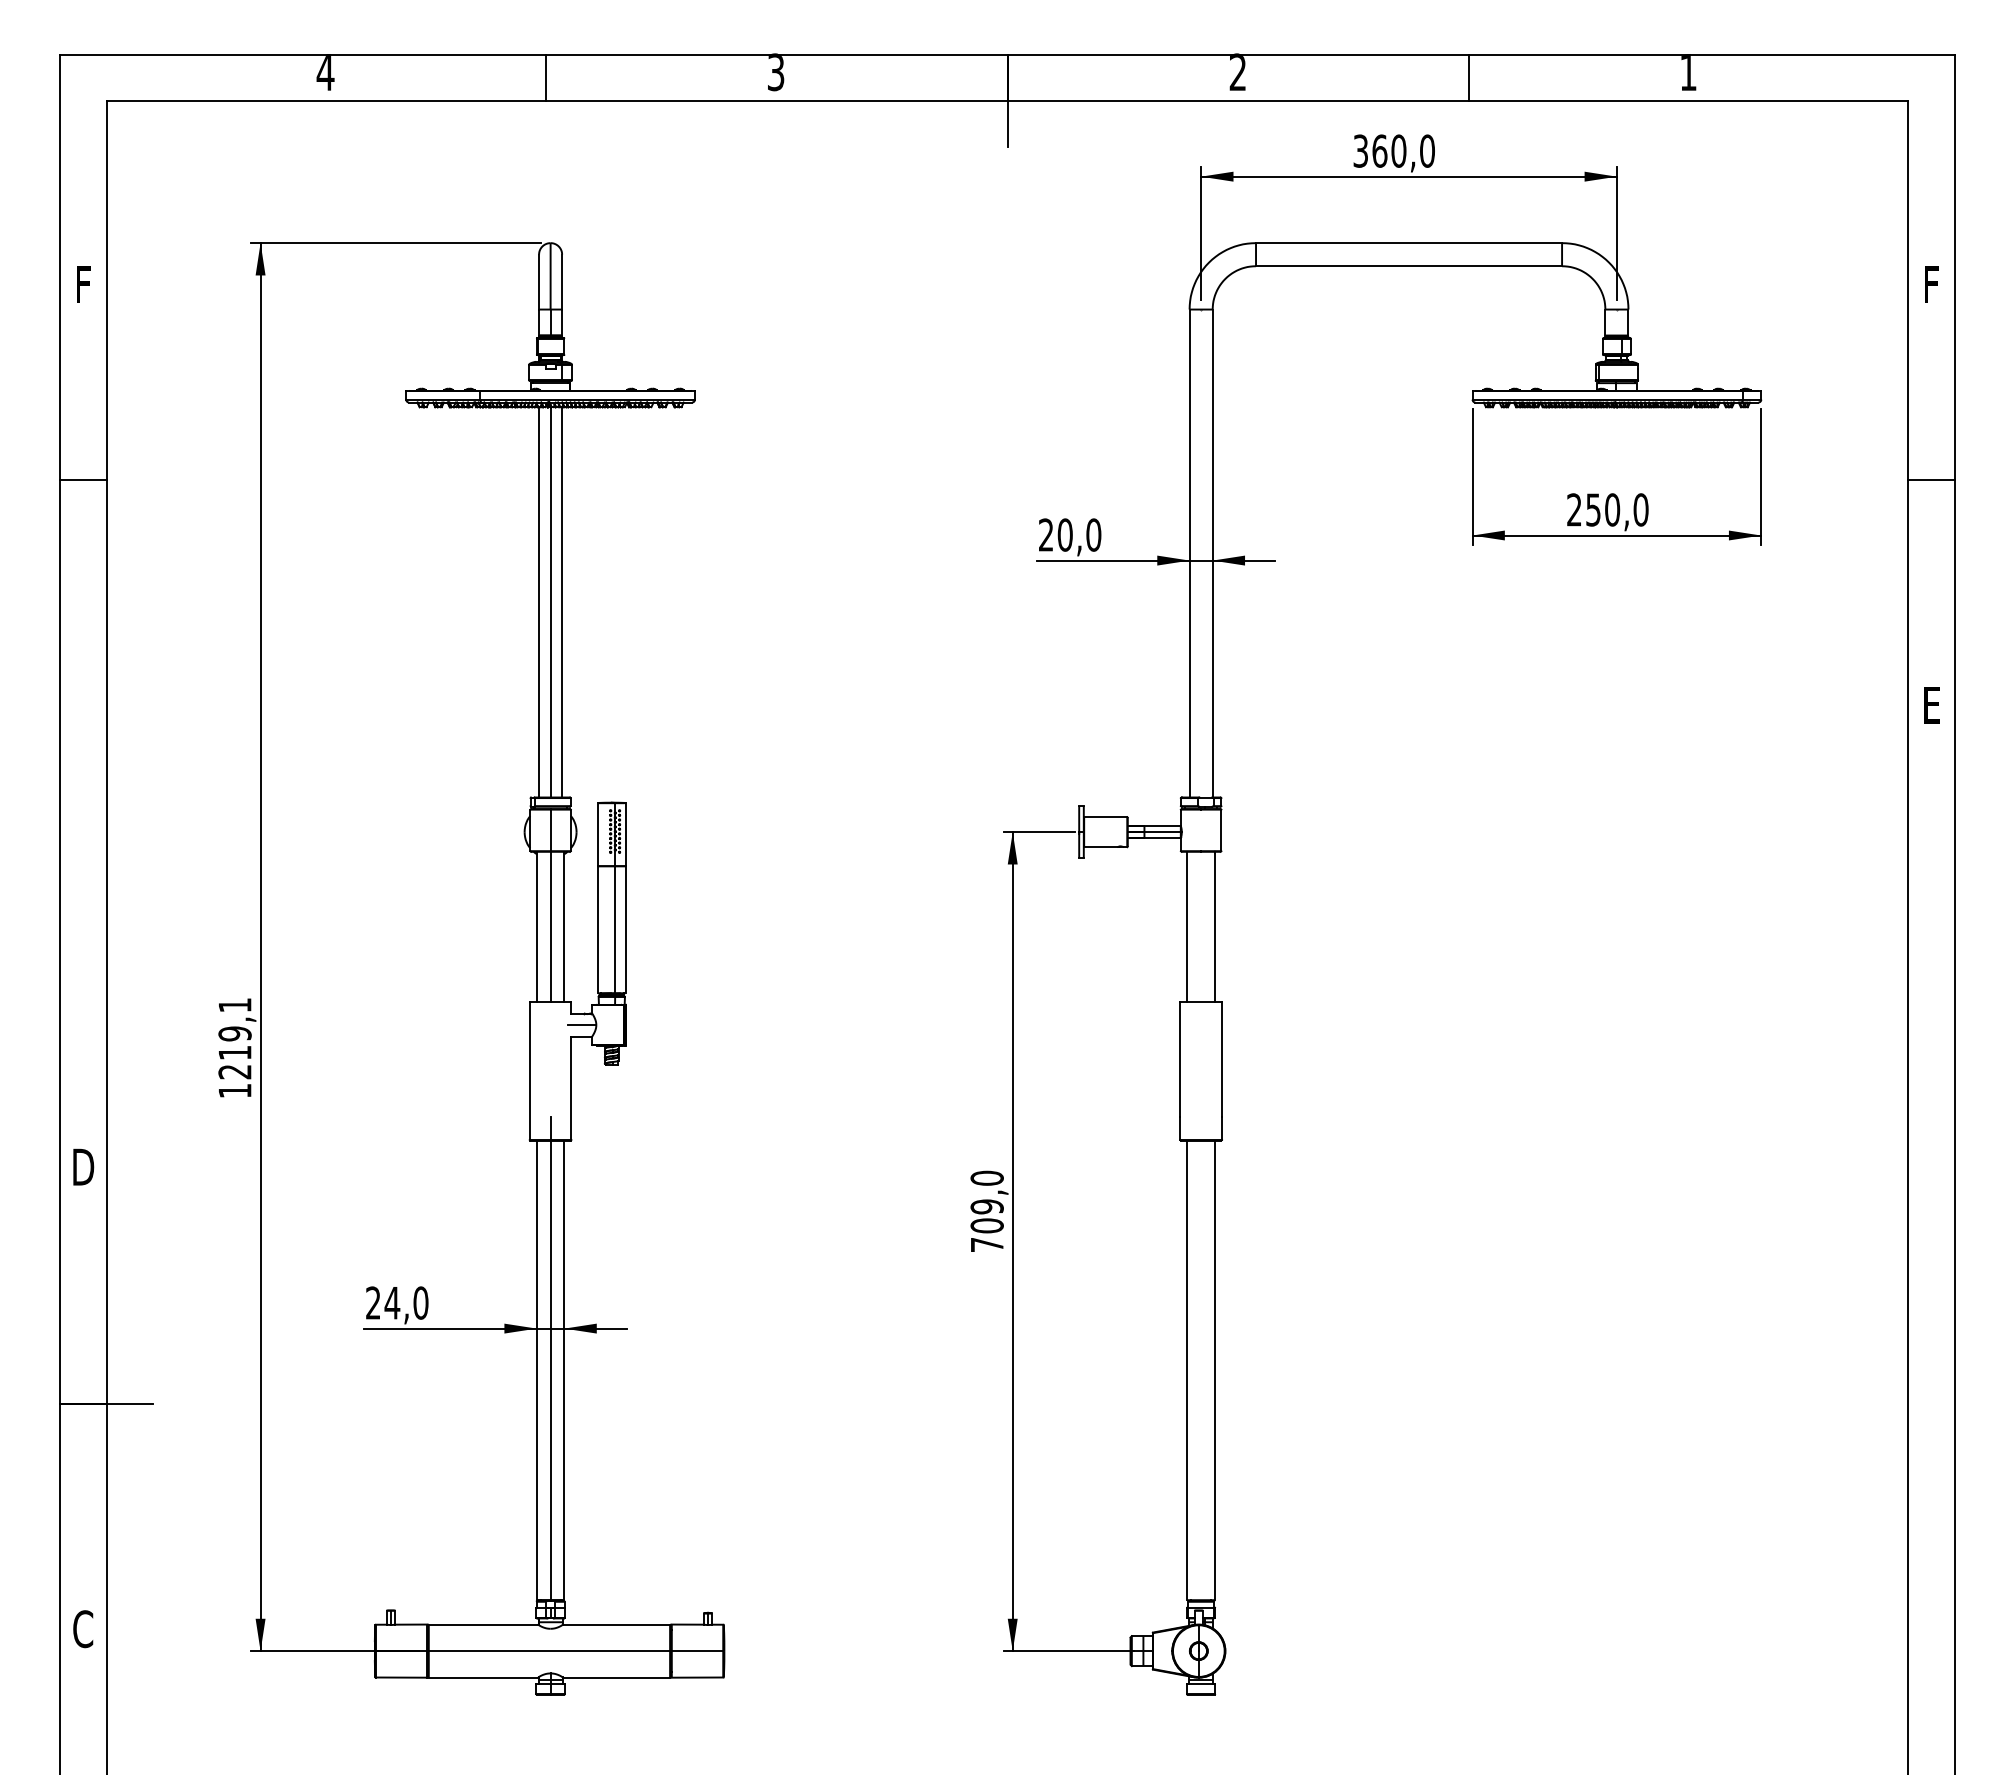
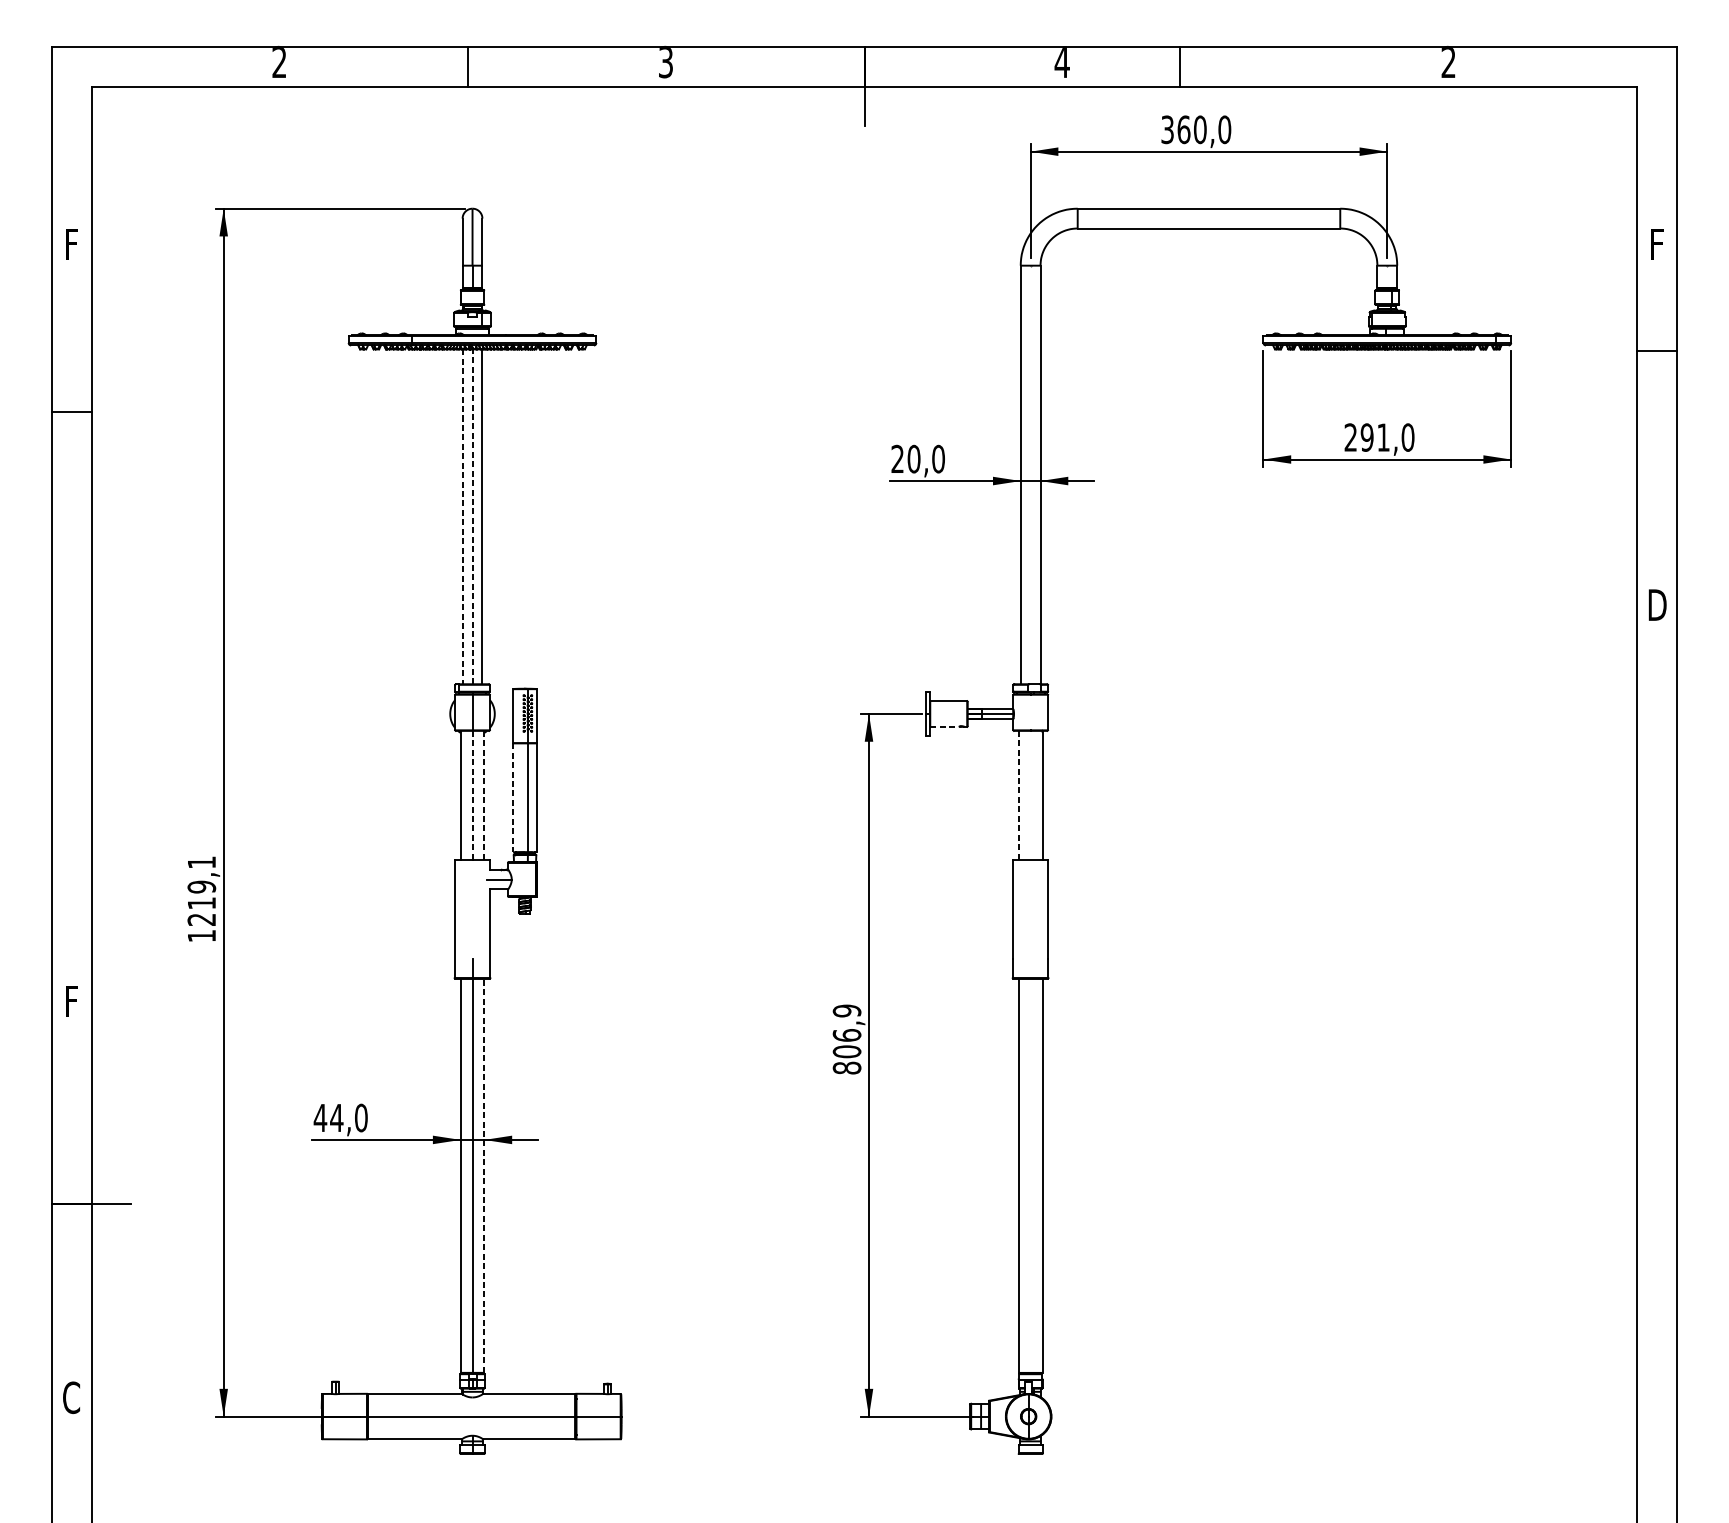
text: (325, 71) -> (279, 61), 4 -> 2
text: (1237, 71) -> (1061, 61), 2 -> 4
text: (1688, 71) -> (1448, 61), 1 -> 2
line: (1469, 77) -> (1180, 66), moved
line: (1931, 479) -> (1657, 350), moved
text: (1603, 509) -> (1375, 437), 250,0 -> 291,0
line: (550, 601) -> (472, 516), solid -> dashed
line: (539, 602) -> (463, 516), solid -> dashed
text: (1931, 704) -> (1657, 604), E -> D
line: (1100, 847) -> (944, 727), solid -> dashed
line: (550, 926) -> (472, 794), solid -> dashed
line: (564, 926) -> (484, 794), solid -> dashed
line: (1187, 927) -> (1018, 795), solid -> dashed
line: (597, 929) -> (512, 797), solid -> dashed
text: (83, 1166) -> (71, 1000), D -> F
text: (986, 1211) -> (846, 1039), 709,0 -> 806,9
text: (373, 1302) -> (320, 1117), 24,0 -> 44,0
line: (564, 1370) -> (484, 1175), solid -> dashed

